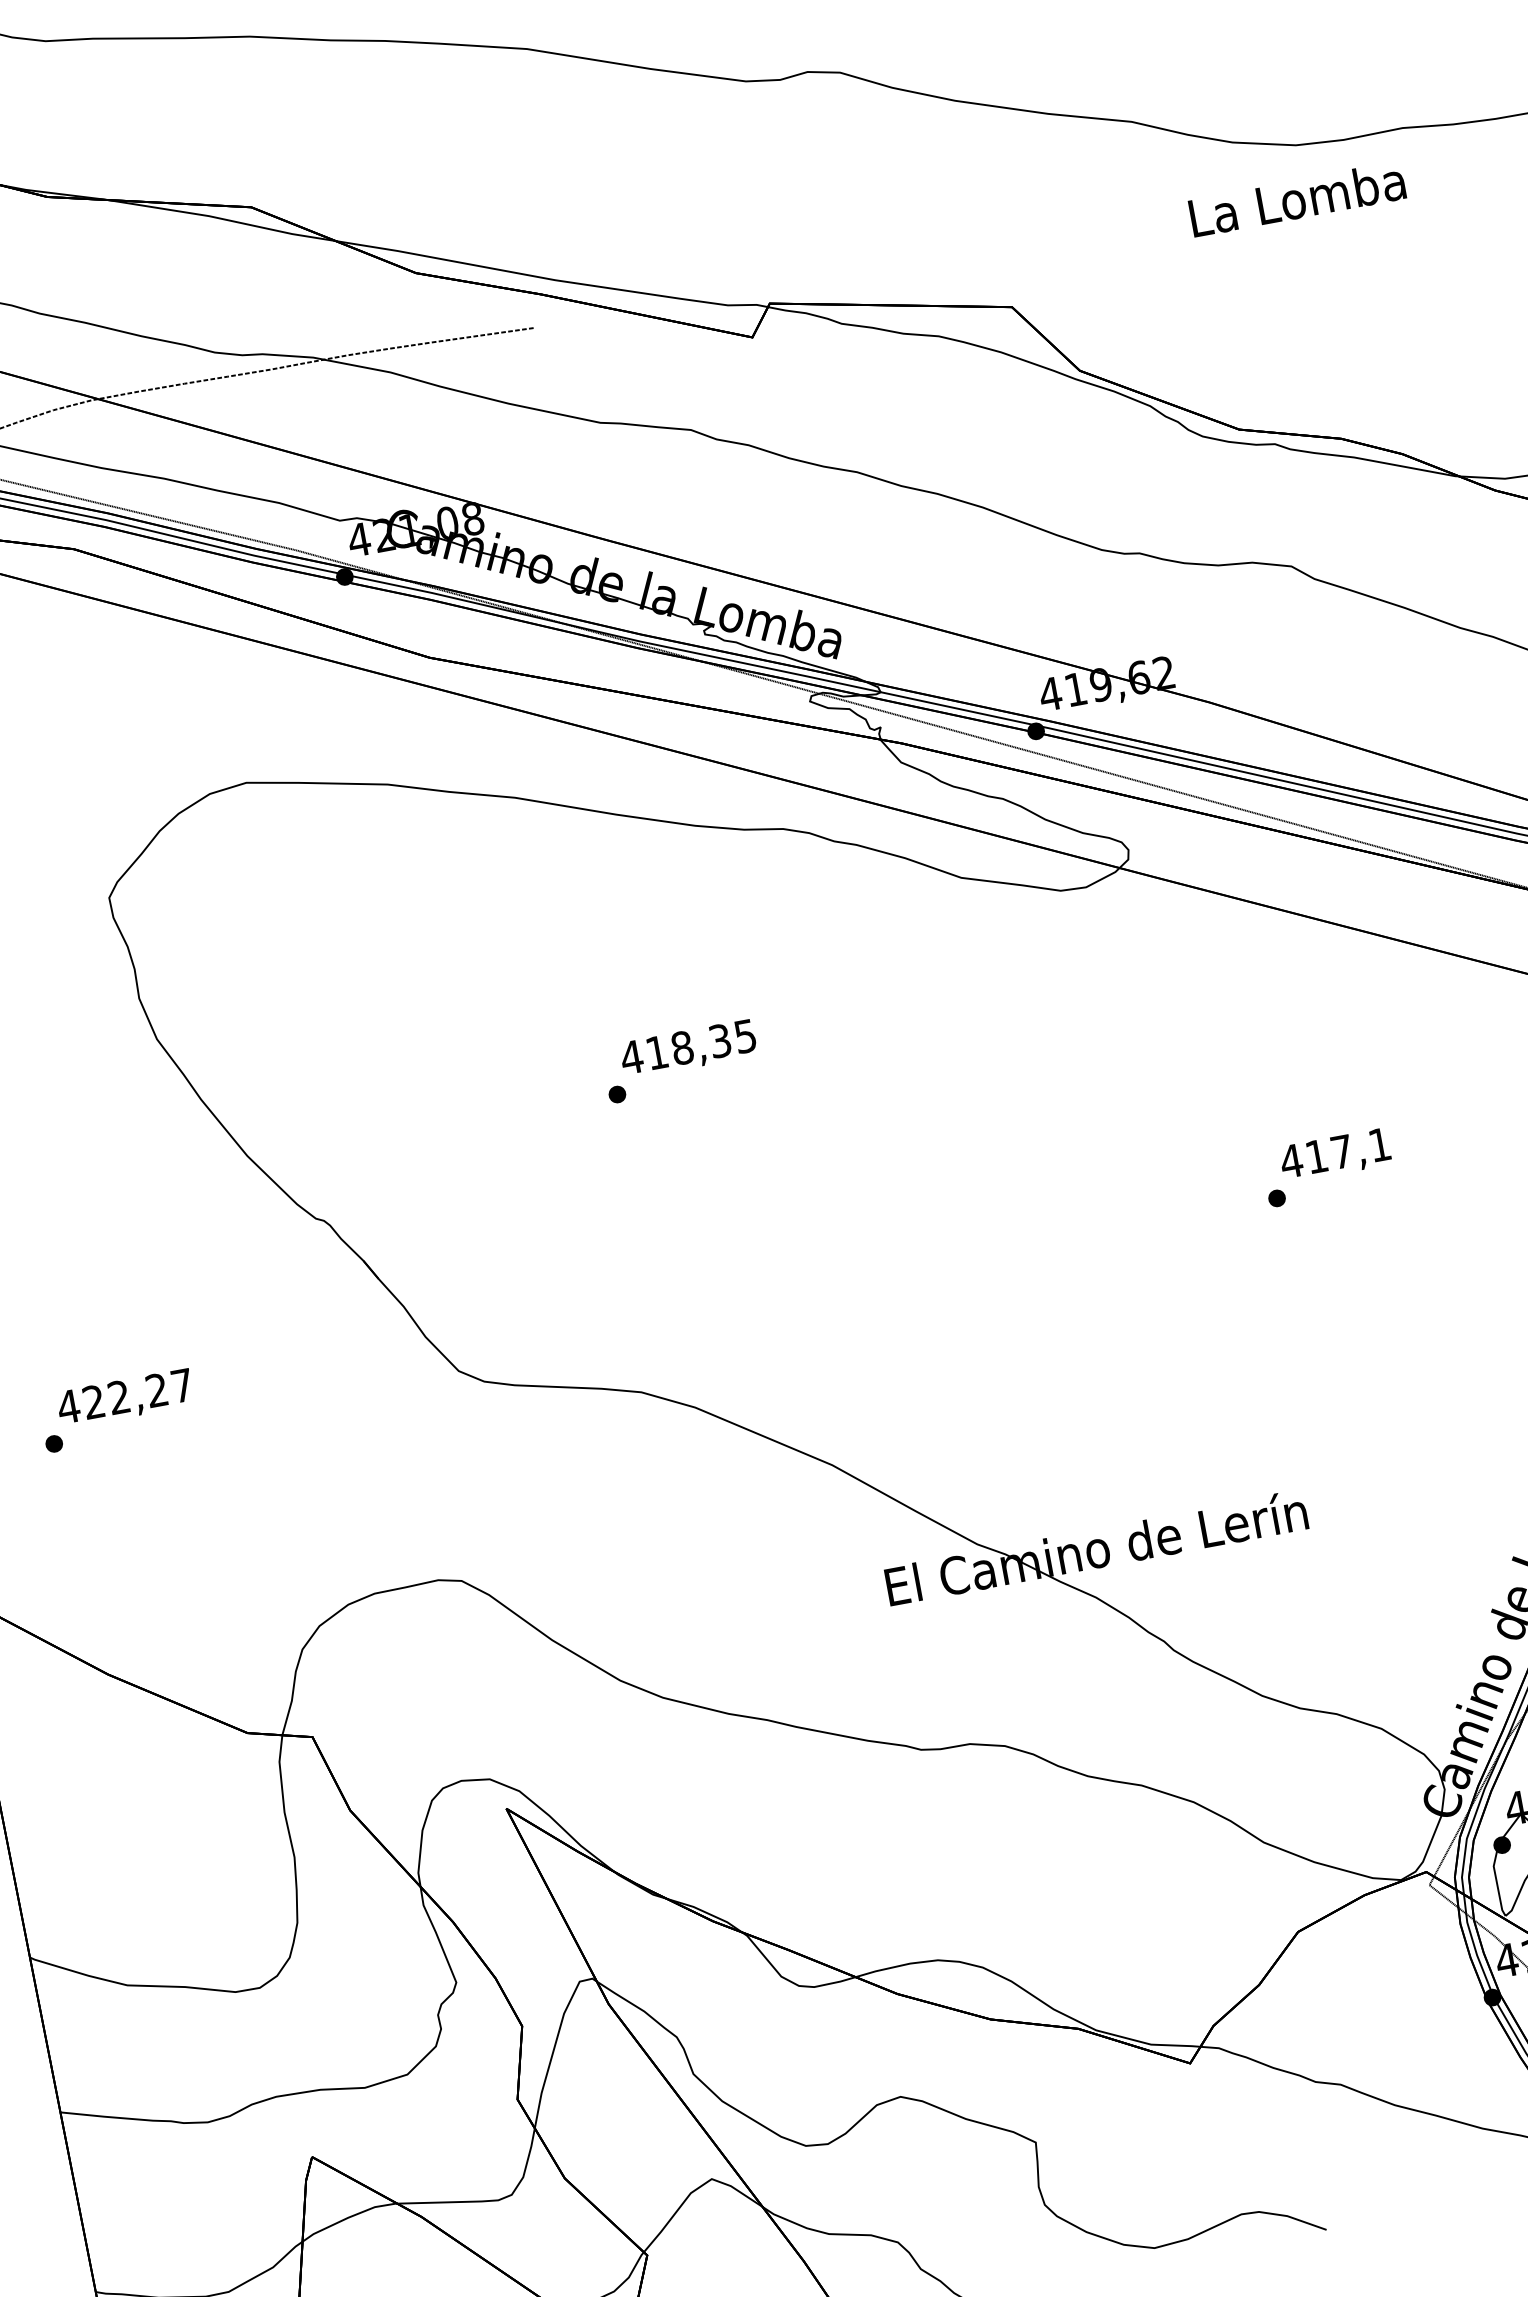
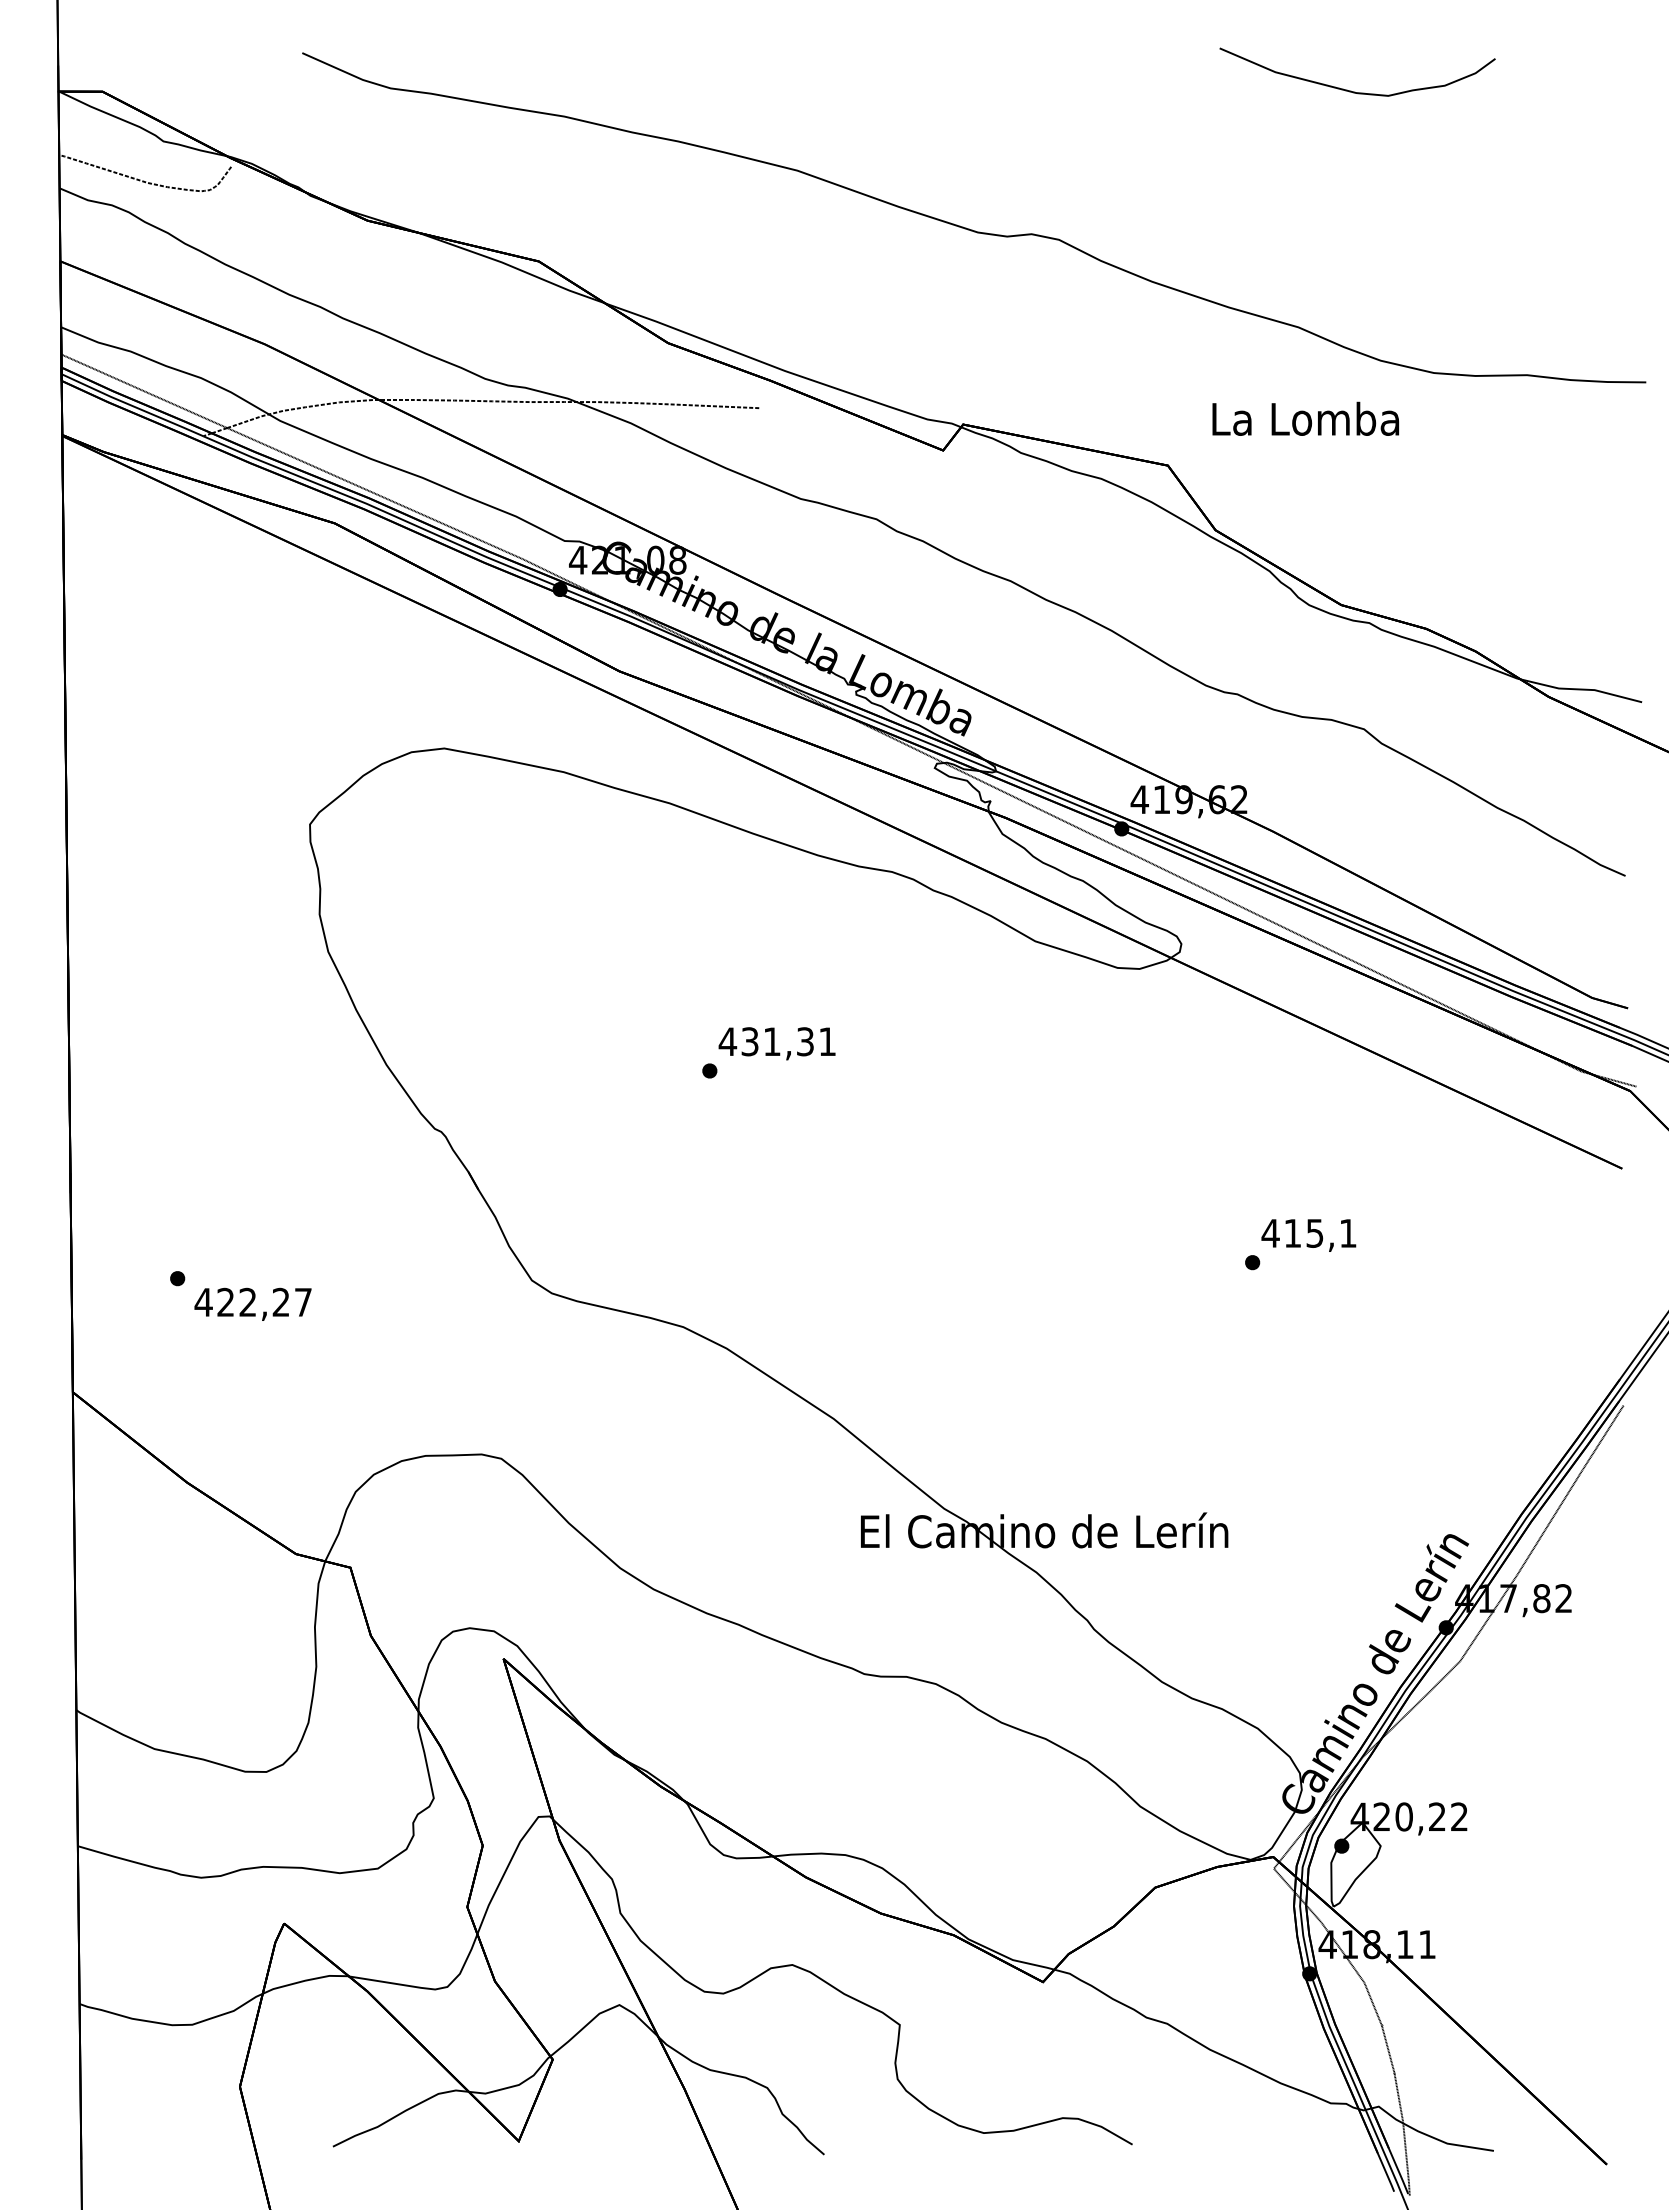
text: (1296, 198) -> (1305, 418), moved
text: (700, 1044) -> (788, 1041), 418,35 -> 431,31
text: (1341, 1152) -> (1314, 1233), 417,1 -> 415,1
text: (124, 1397) -> (252, 1303), moved

